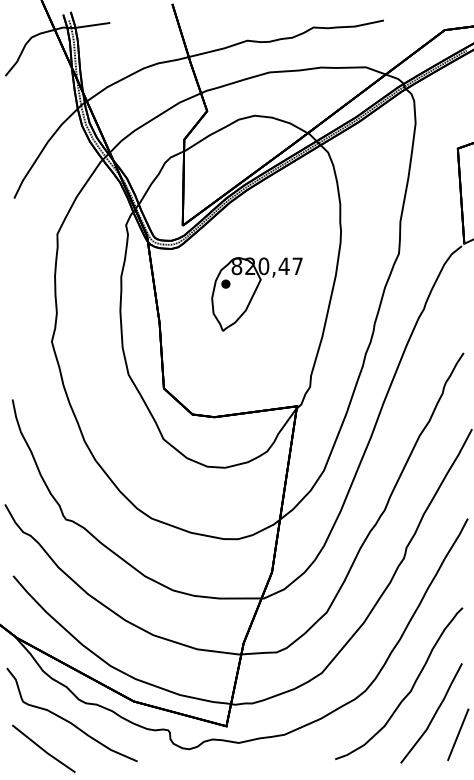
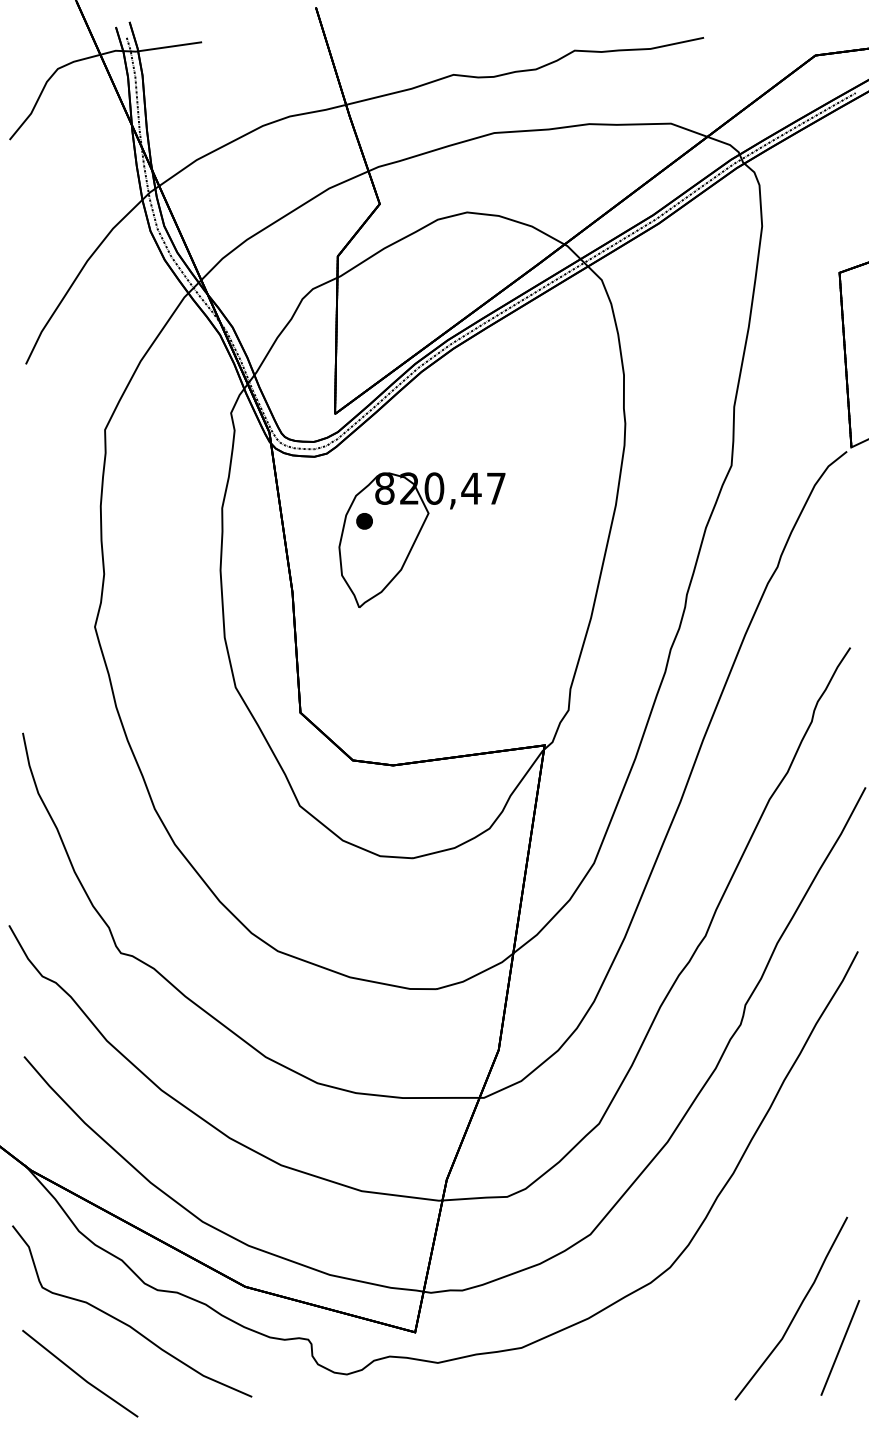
part: (256, 294) -> (420, 540), moved
curve: (410, 689) -> (752, 1264), removed

